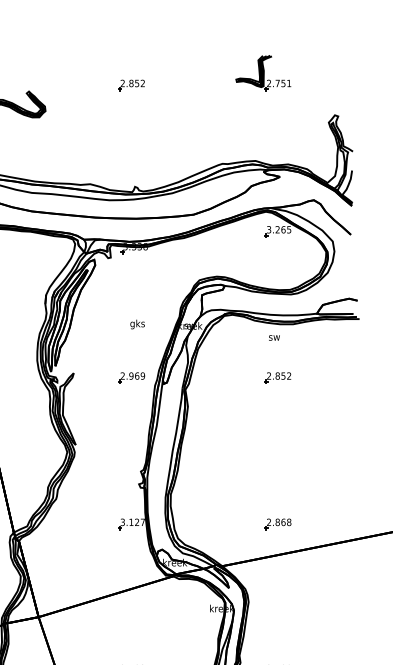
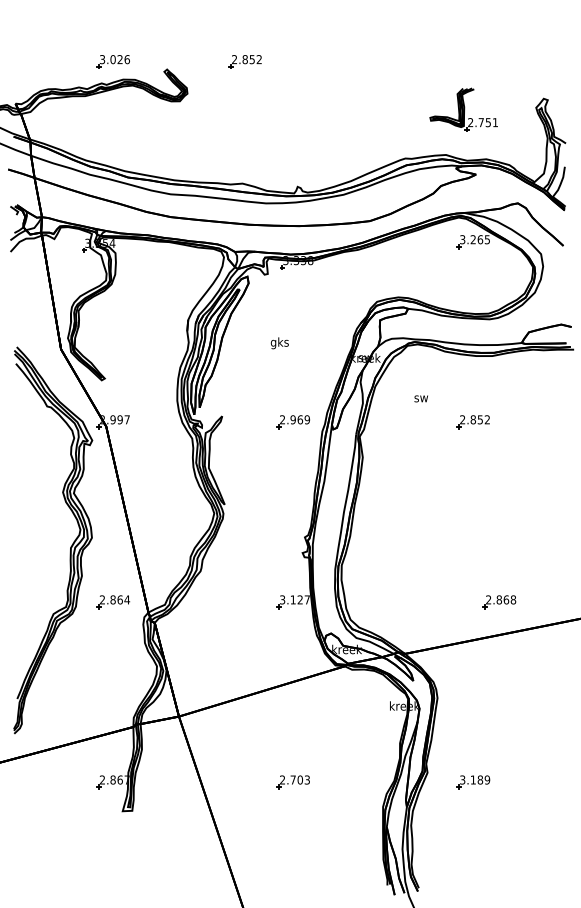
part: (263, 72) -> (463, 109), moved
part: (130, 85) -> (244, 61), moved
text: (137, 324) -> (279, 343), moved
text: (273, 337) -> (420, 398), moved
part: (277, 524) -> (499, 602), moved

